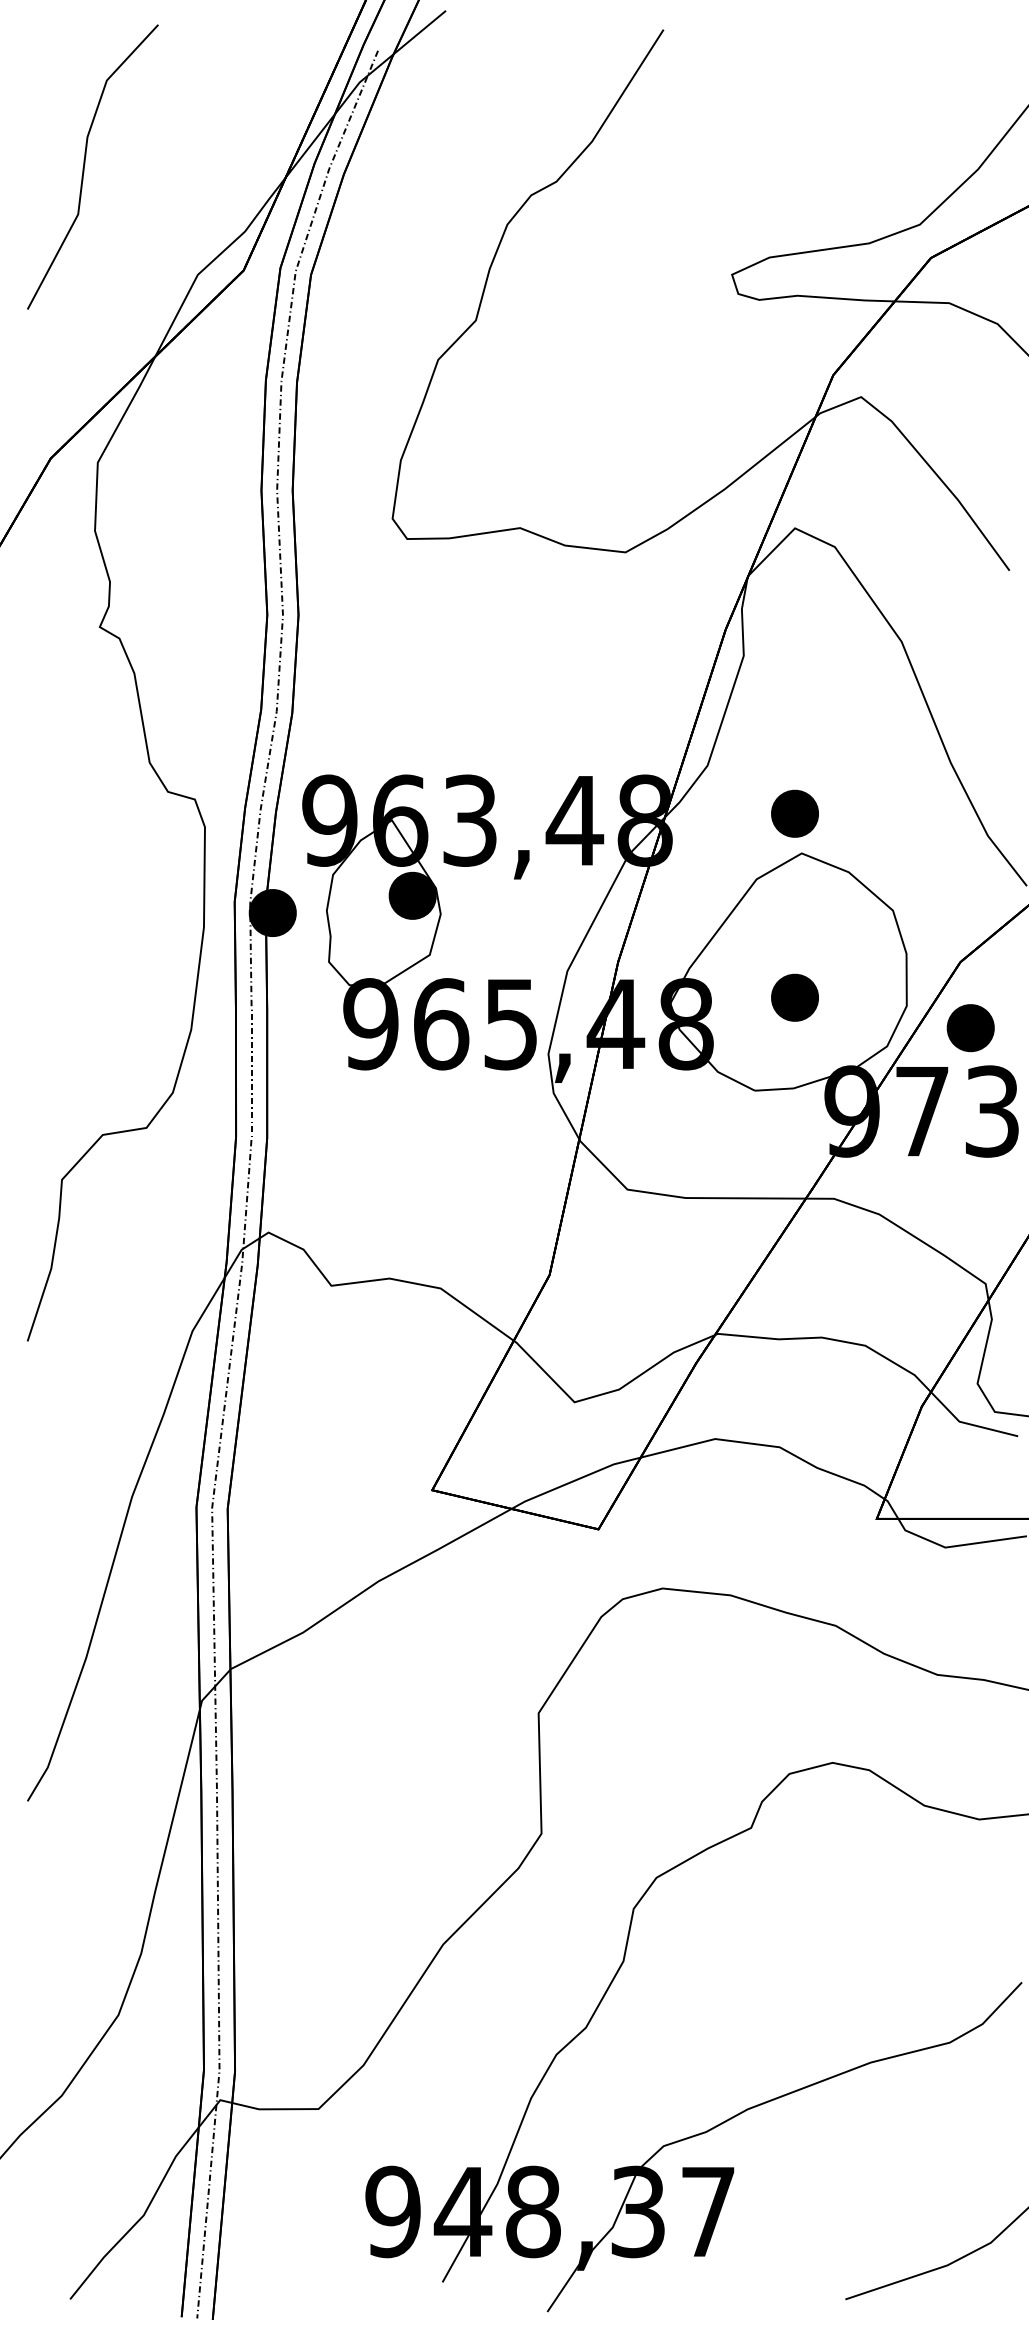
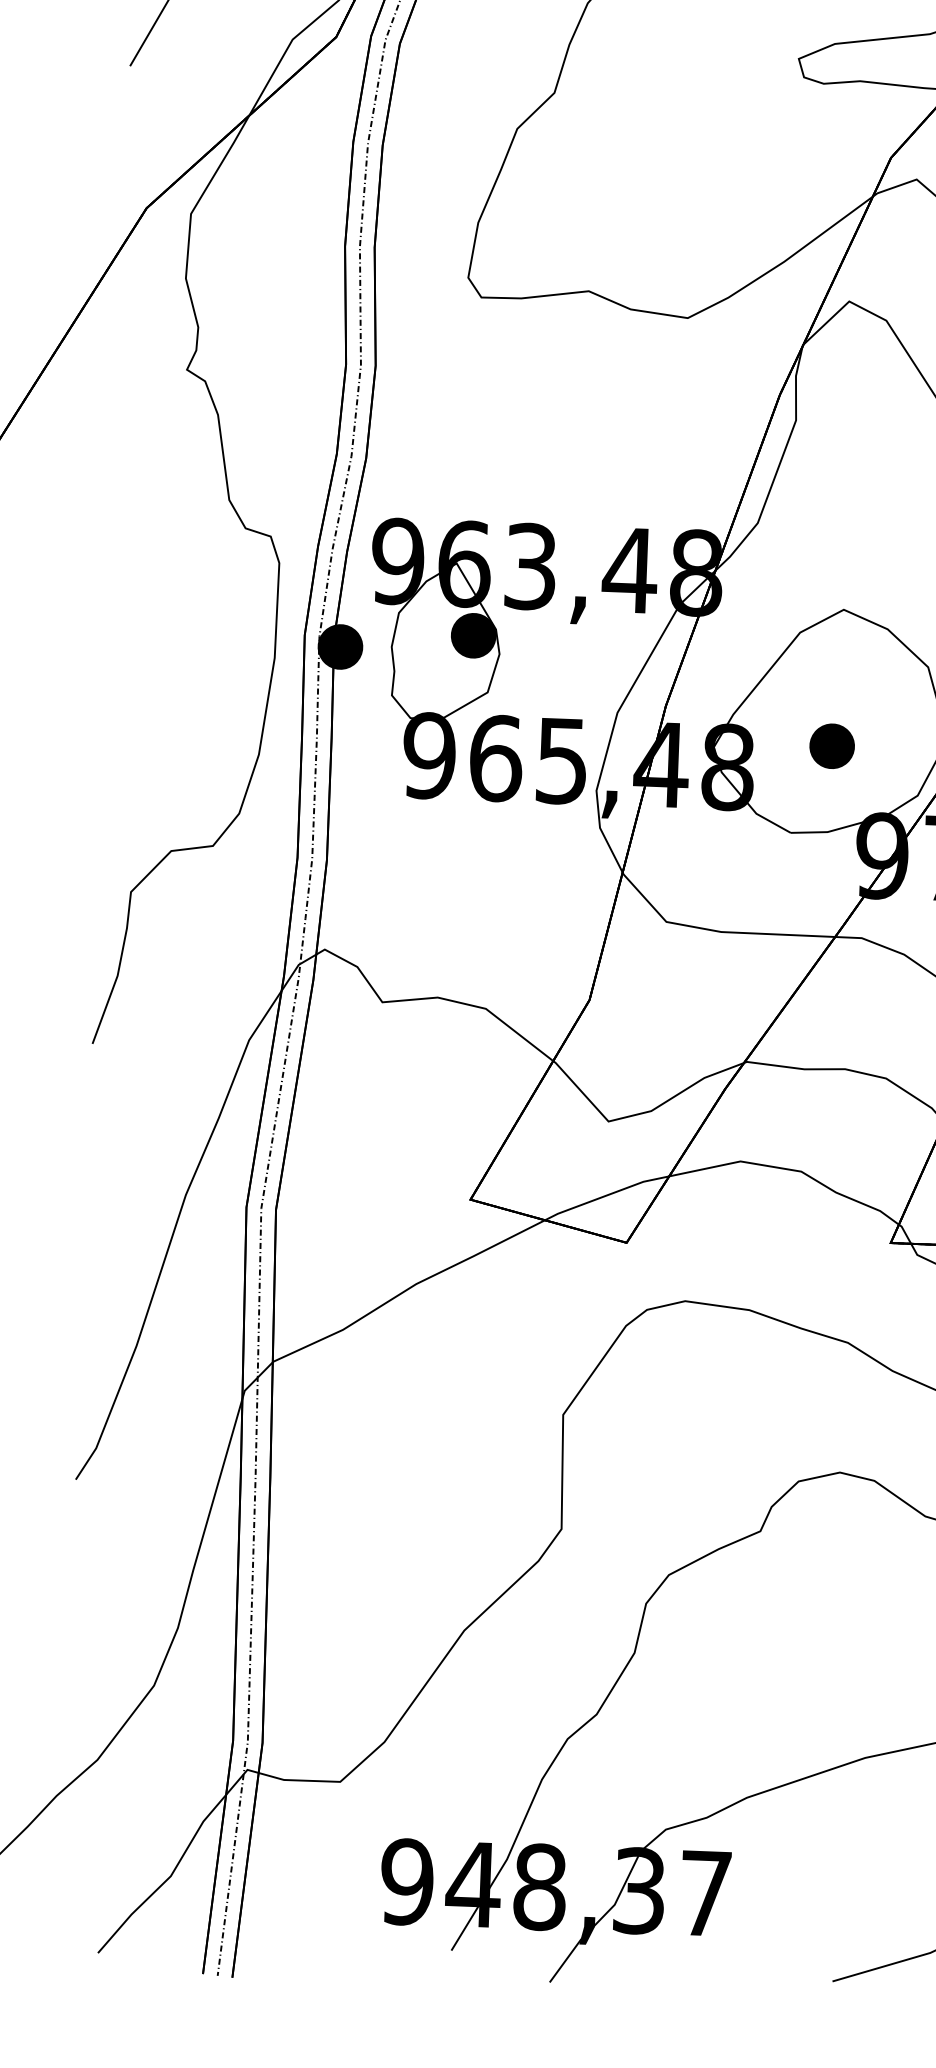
part: (794, 813) -> (838, 571), removed

